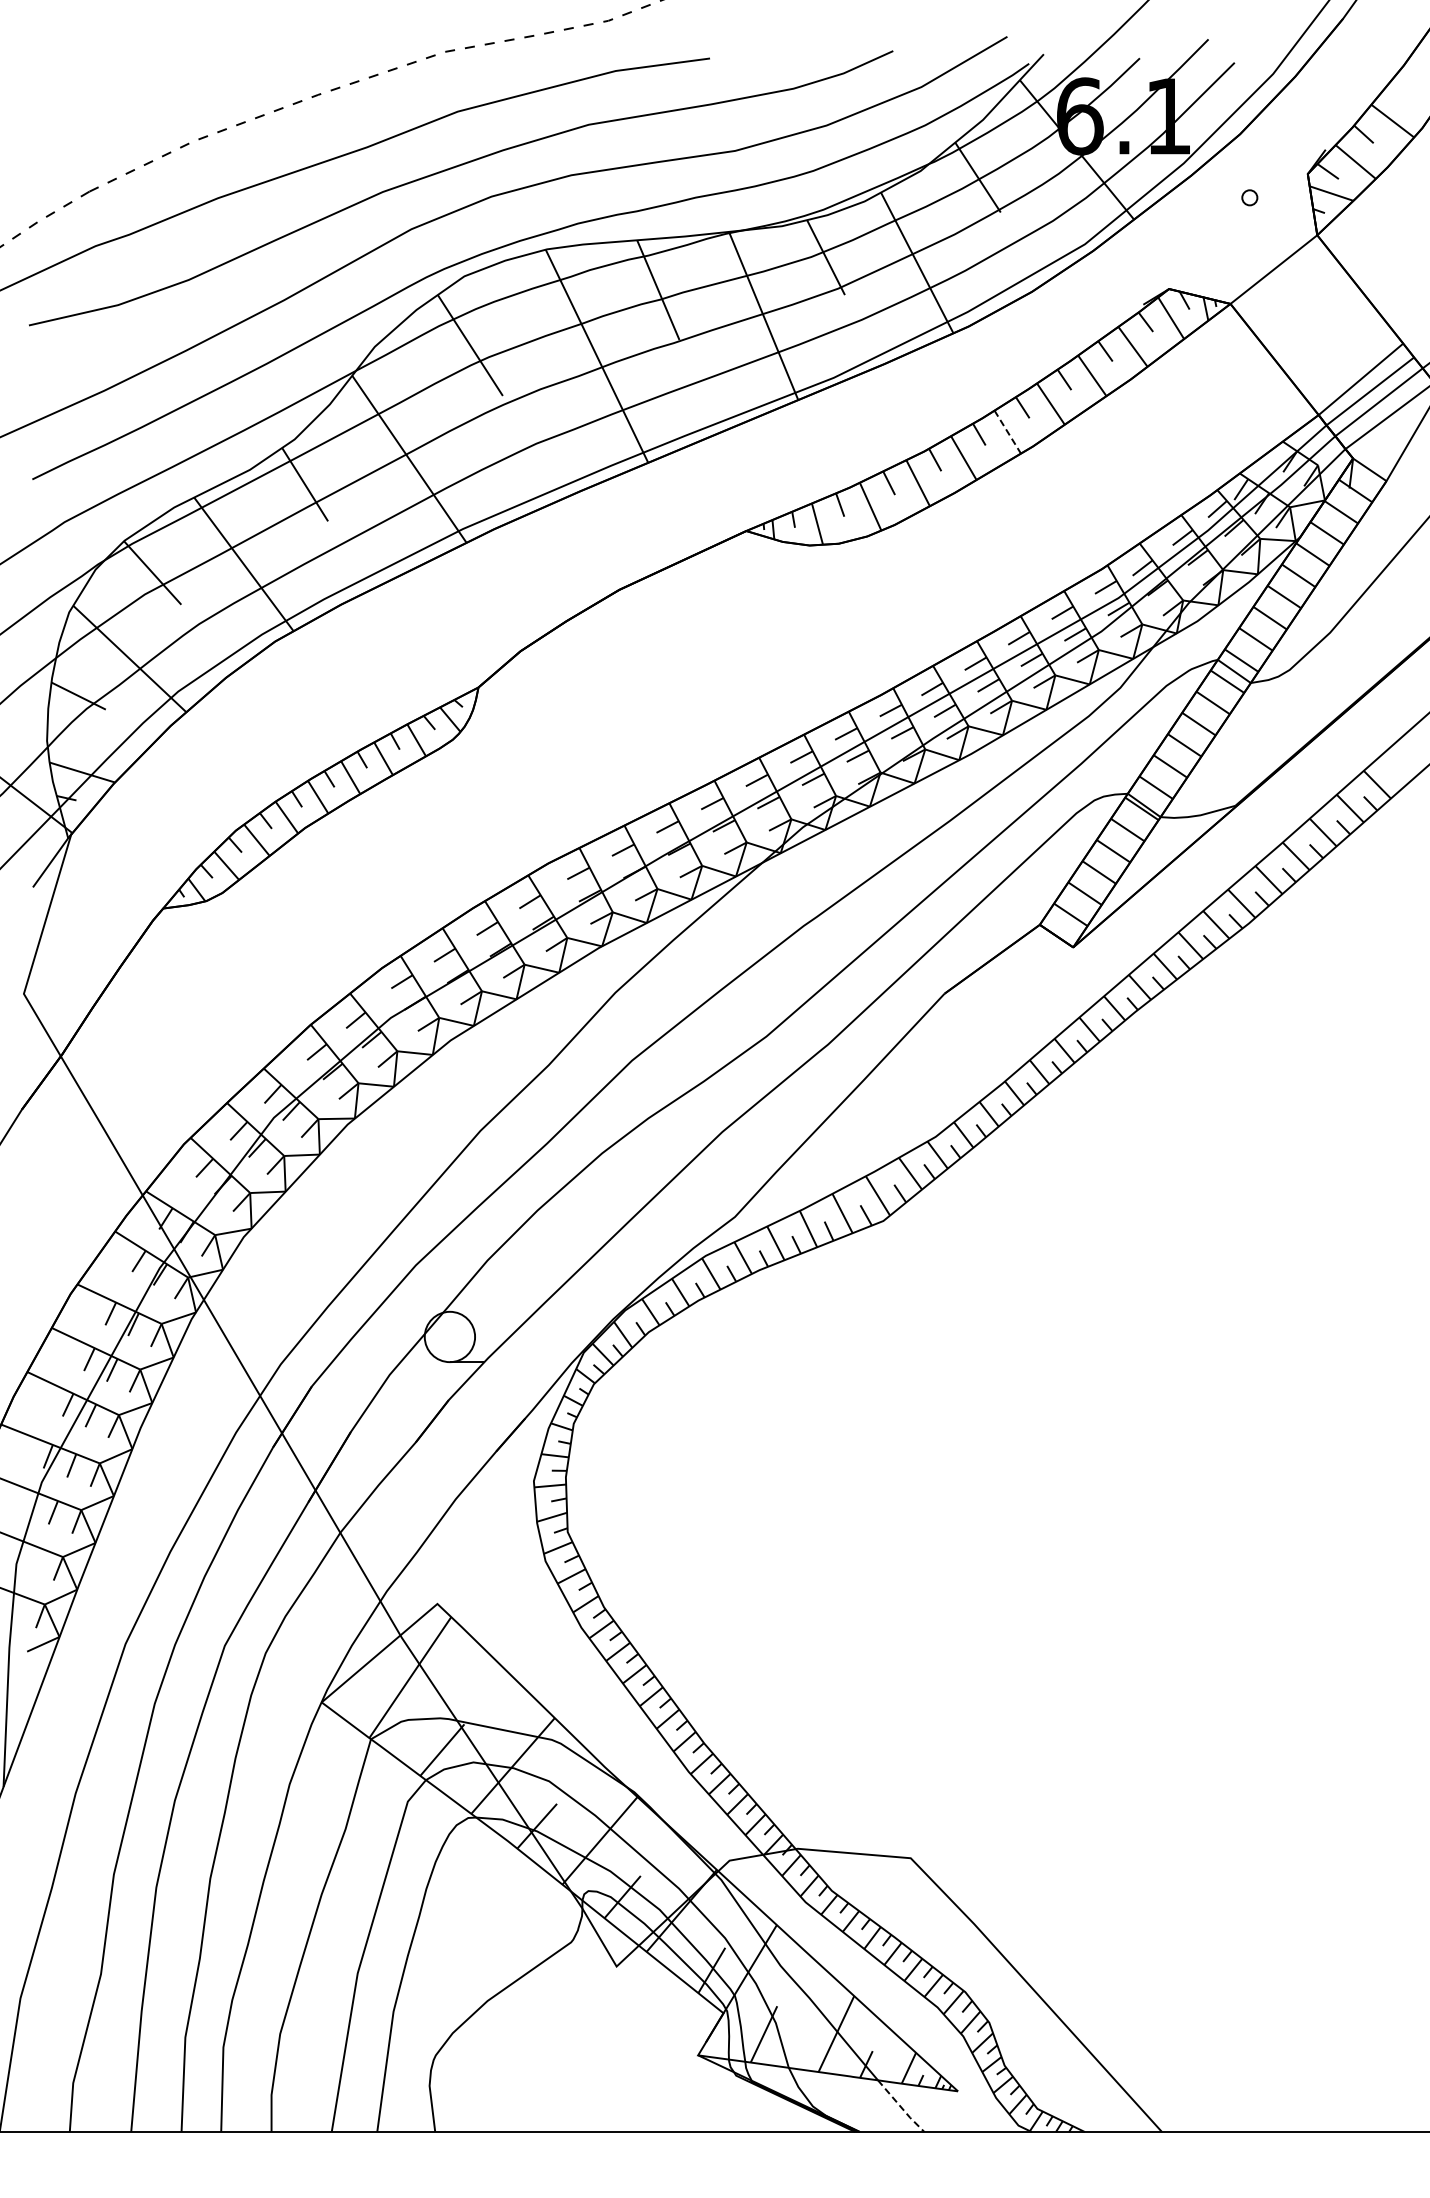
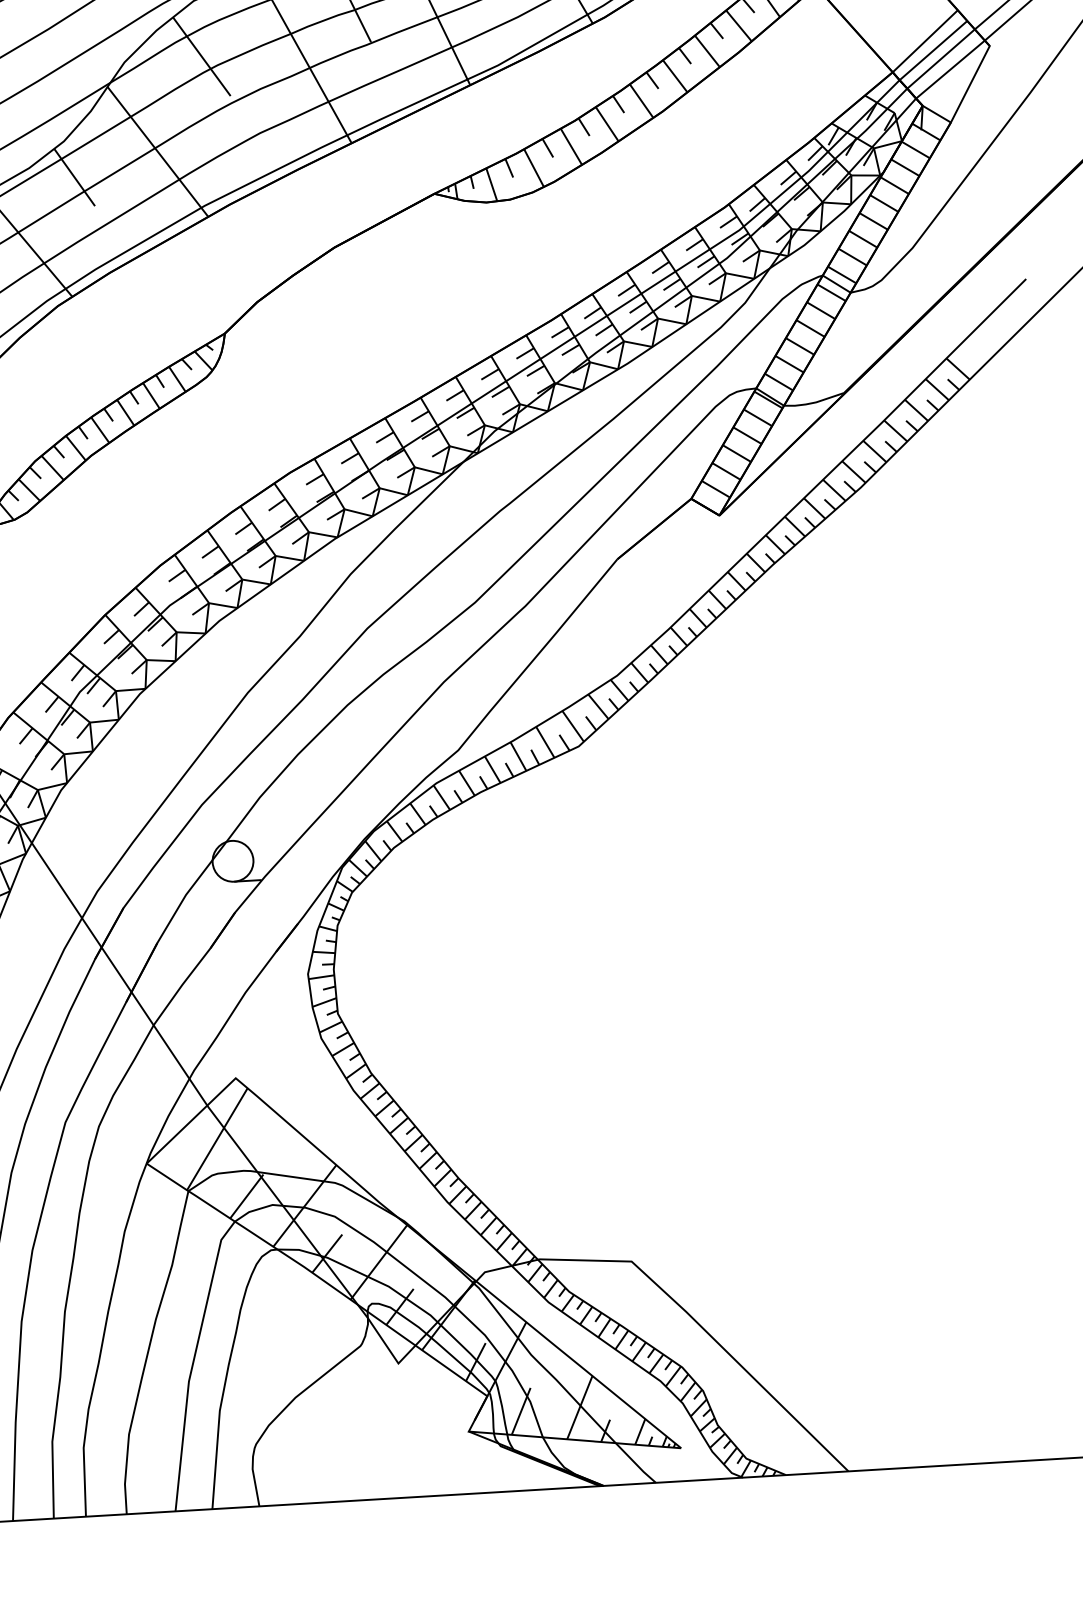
line: (1007, 432) -> (641, 101), dashed -> solid
line: (901, 2107) -> (636, 1464), dashed -> solid

